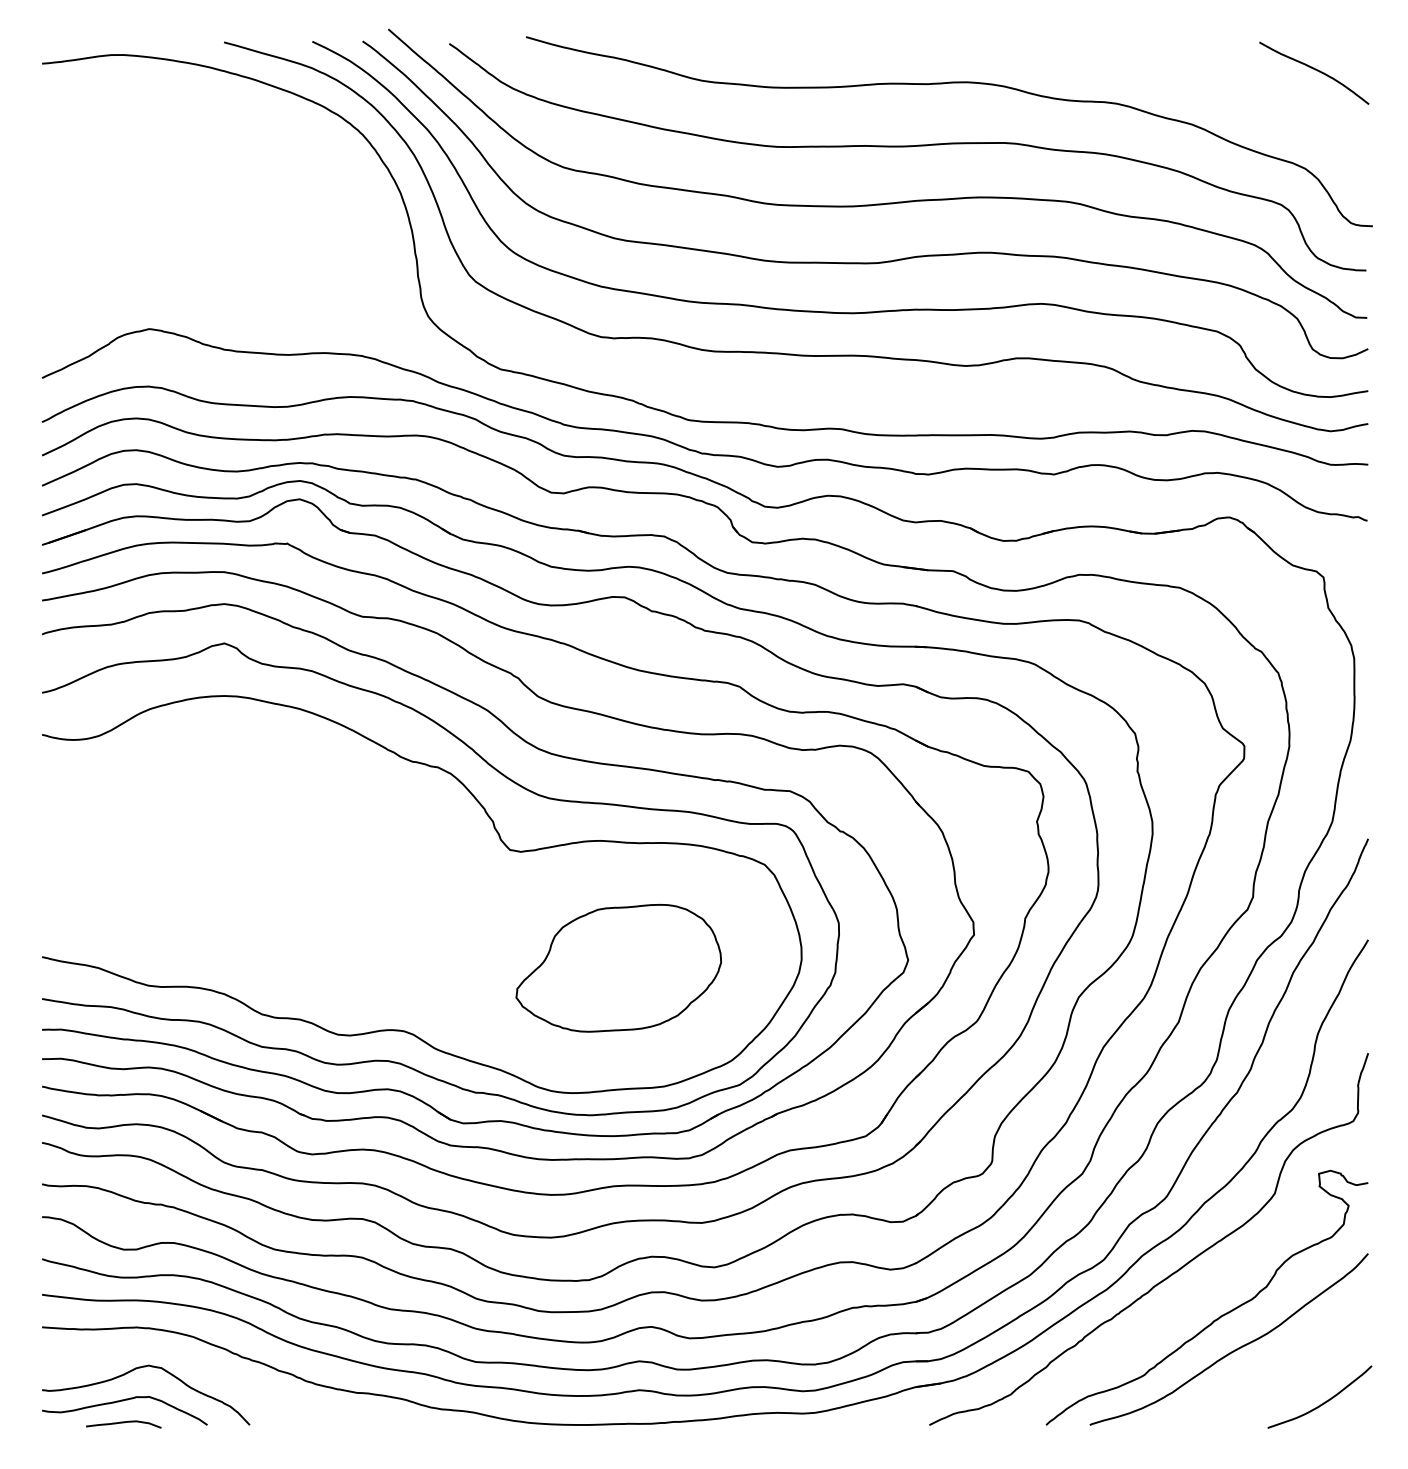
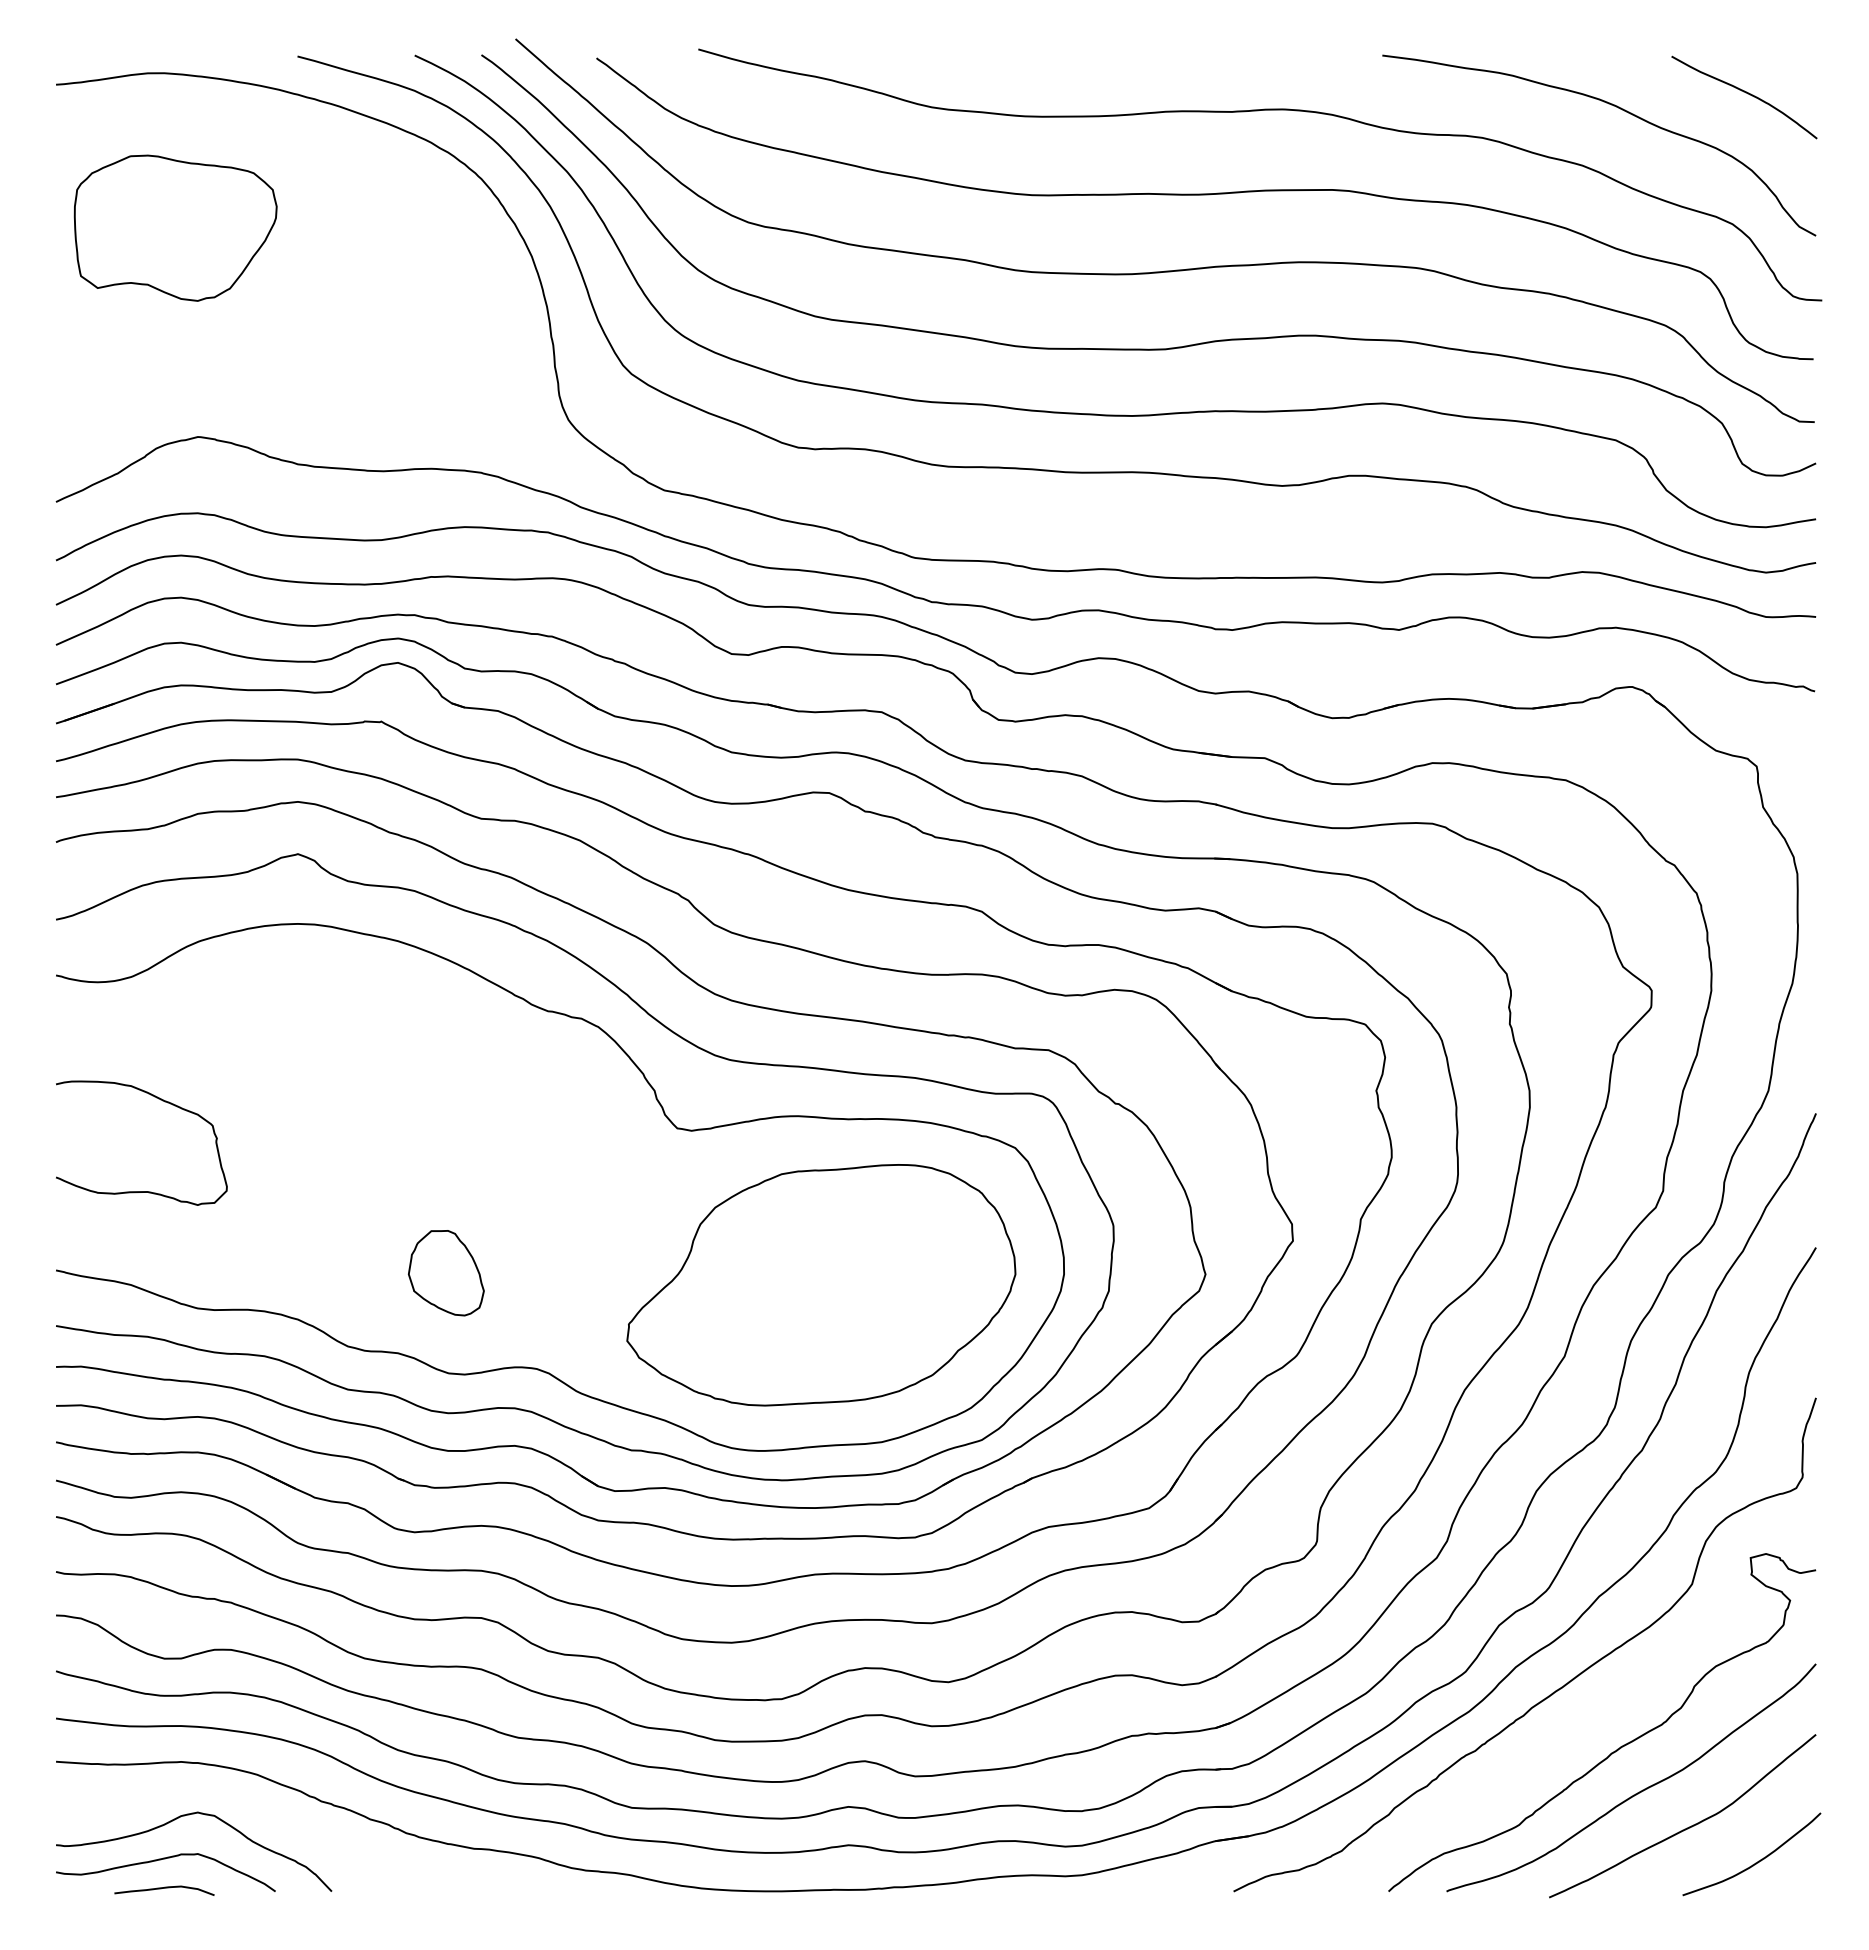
curve: (1215, 80) -> (1613, 106), added
part: (132, 171) -> (175, 227), added
curve: (122, 829) -> (162, 1101), added
part: (336, 959) -> (446, 1273), added
part: (618, 968) -> (821, 1285), size x1.43
curve: (1271, 1376) -> (1687, 1827), added

